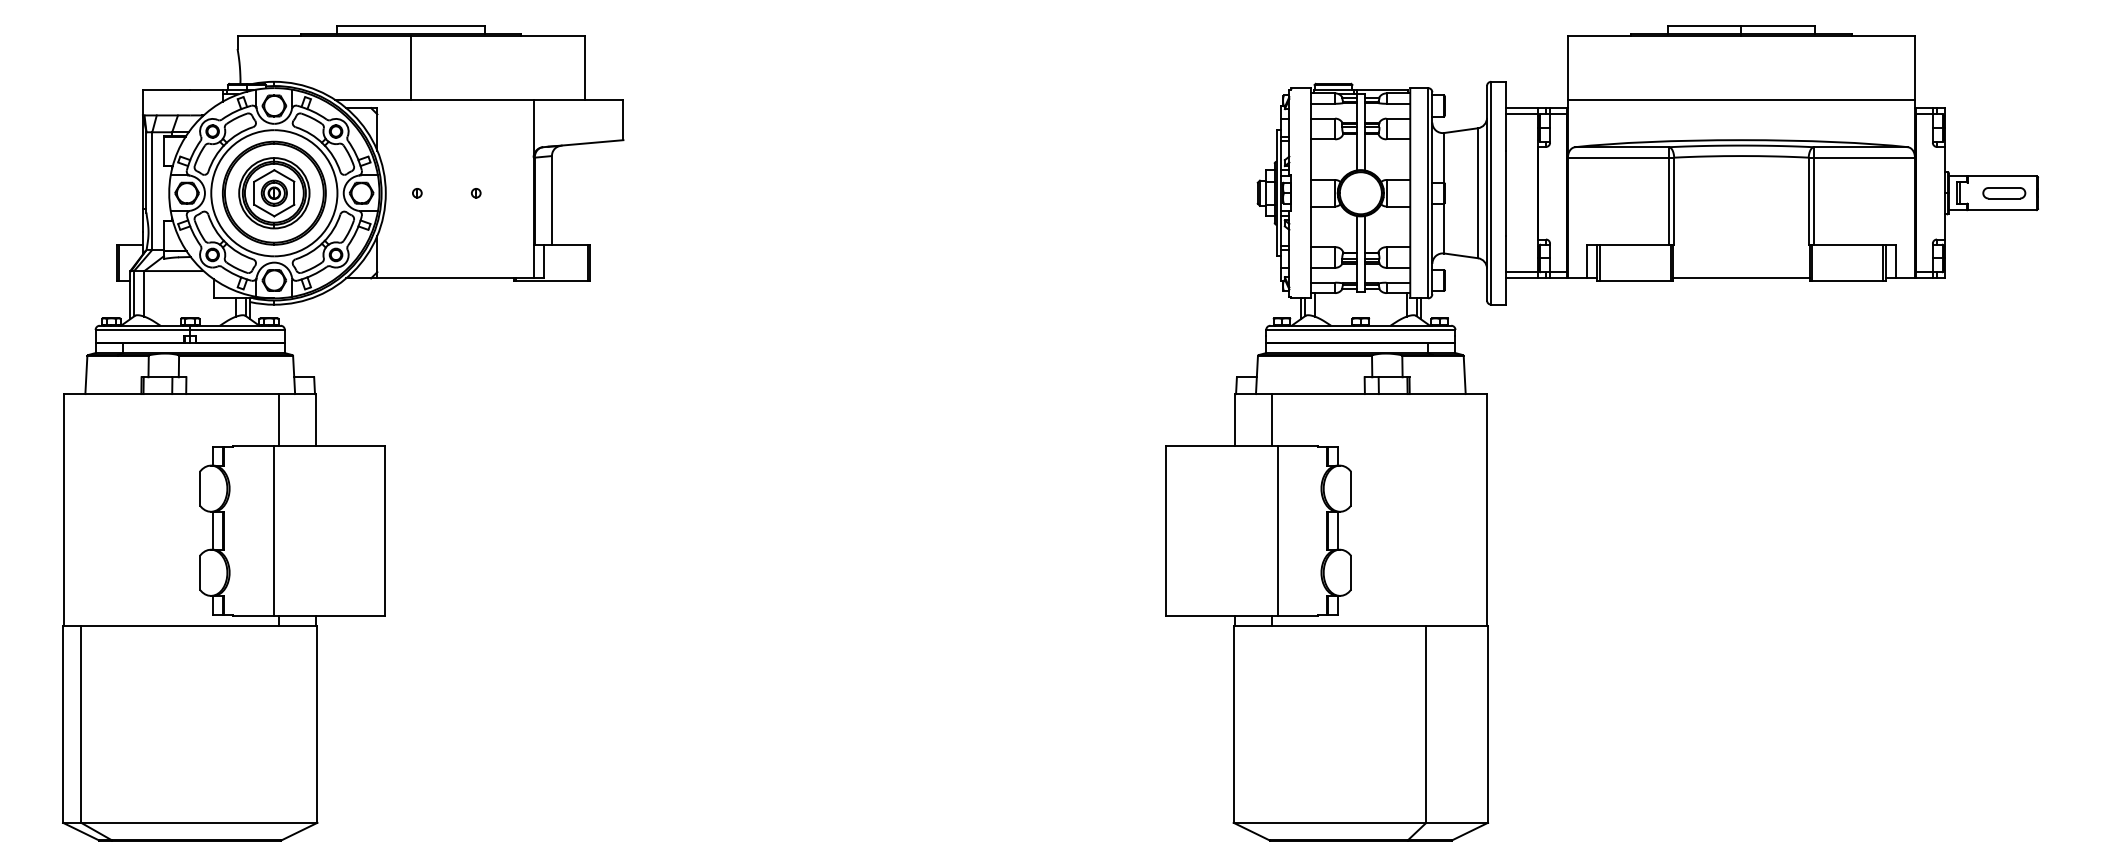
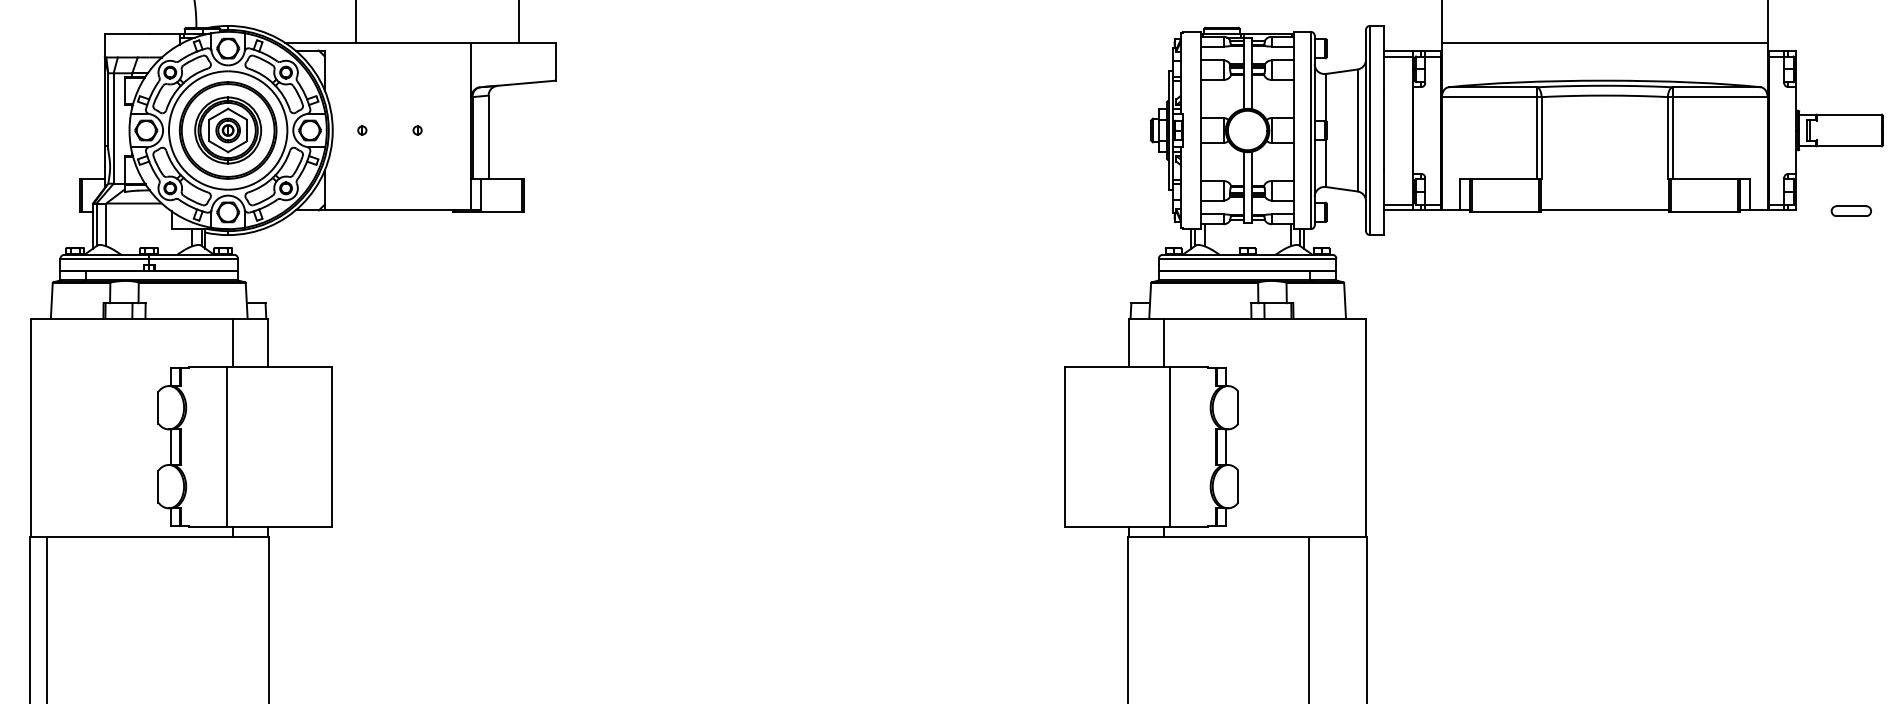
part: (2004, 193) -> (1851, 211), moved

